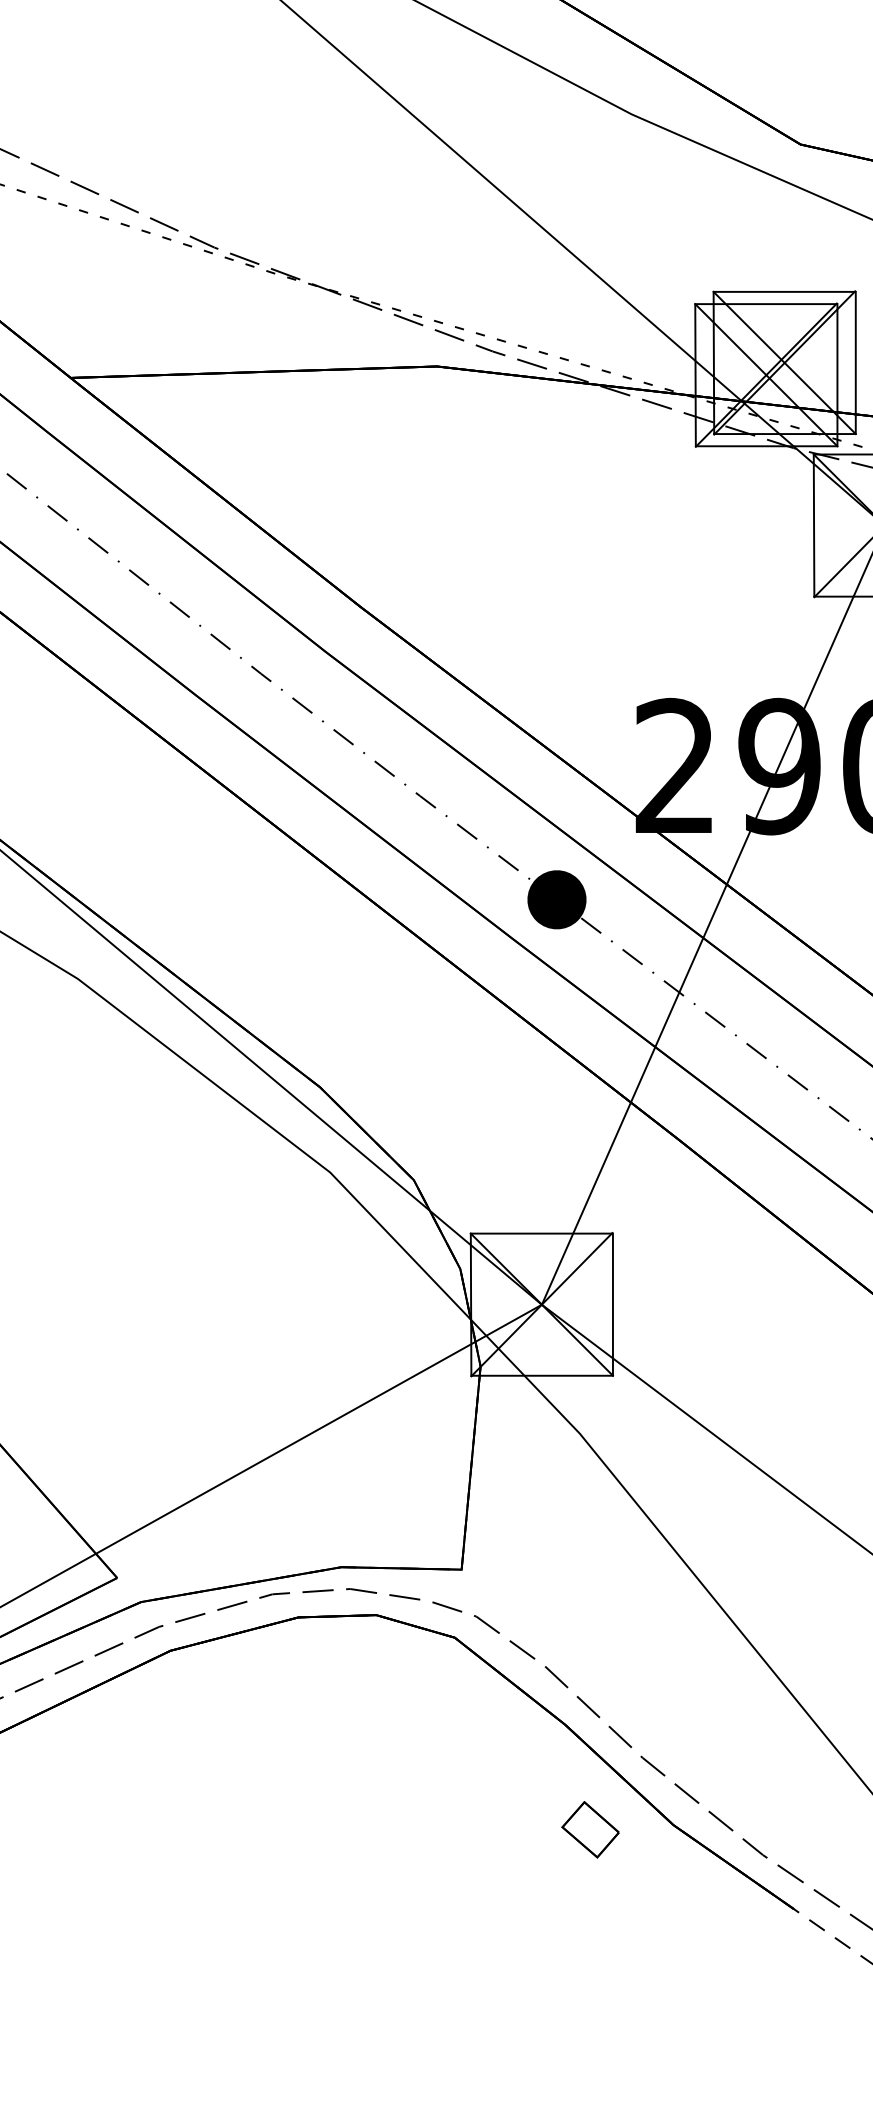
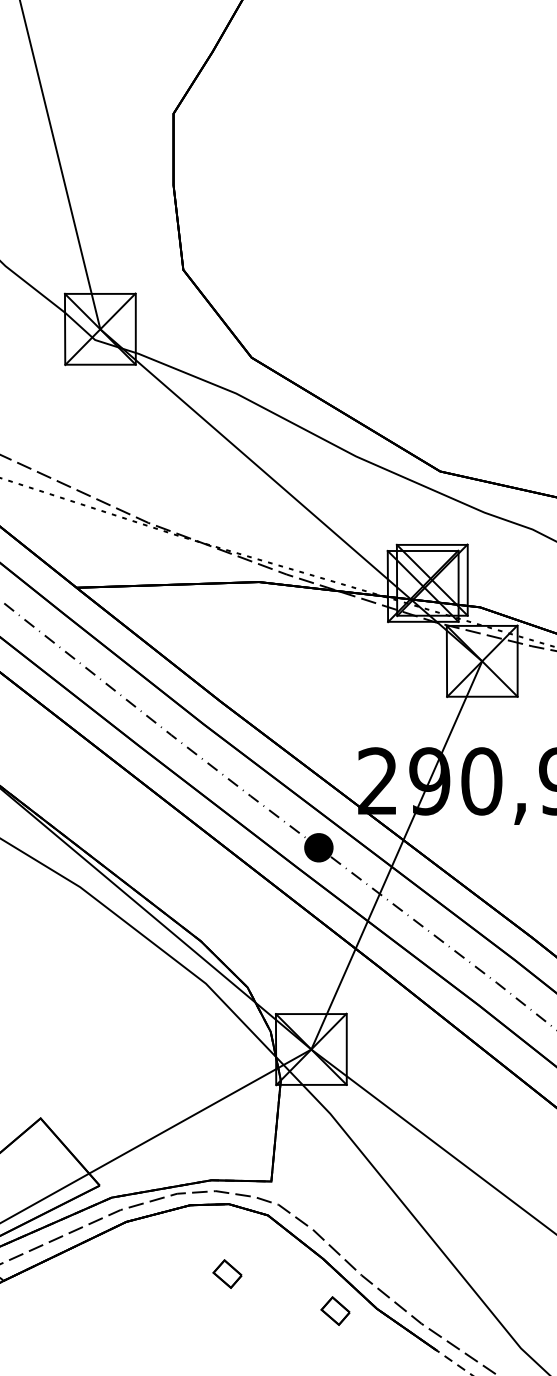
part: (373, 1754) -> (227, 1273), added

